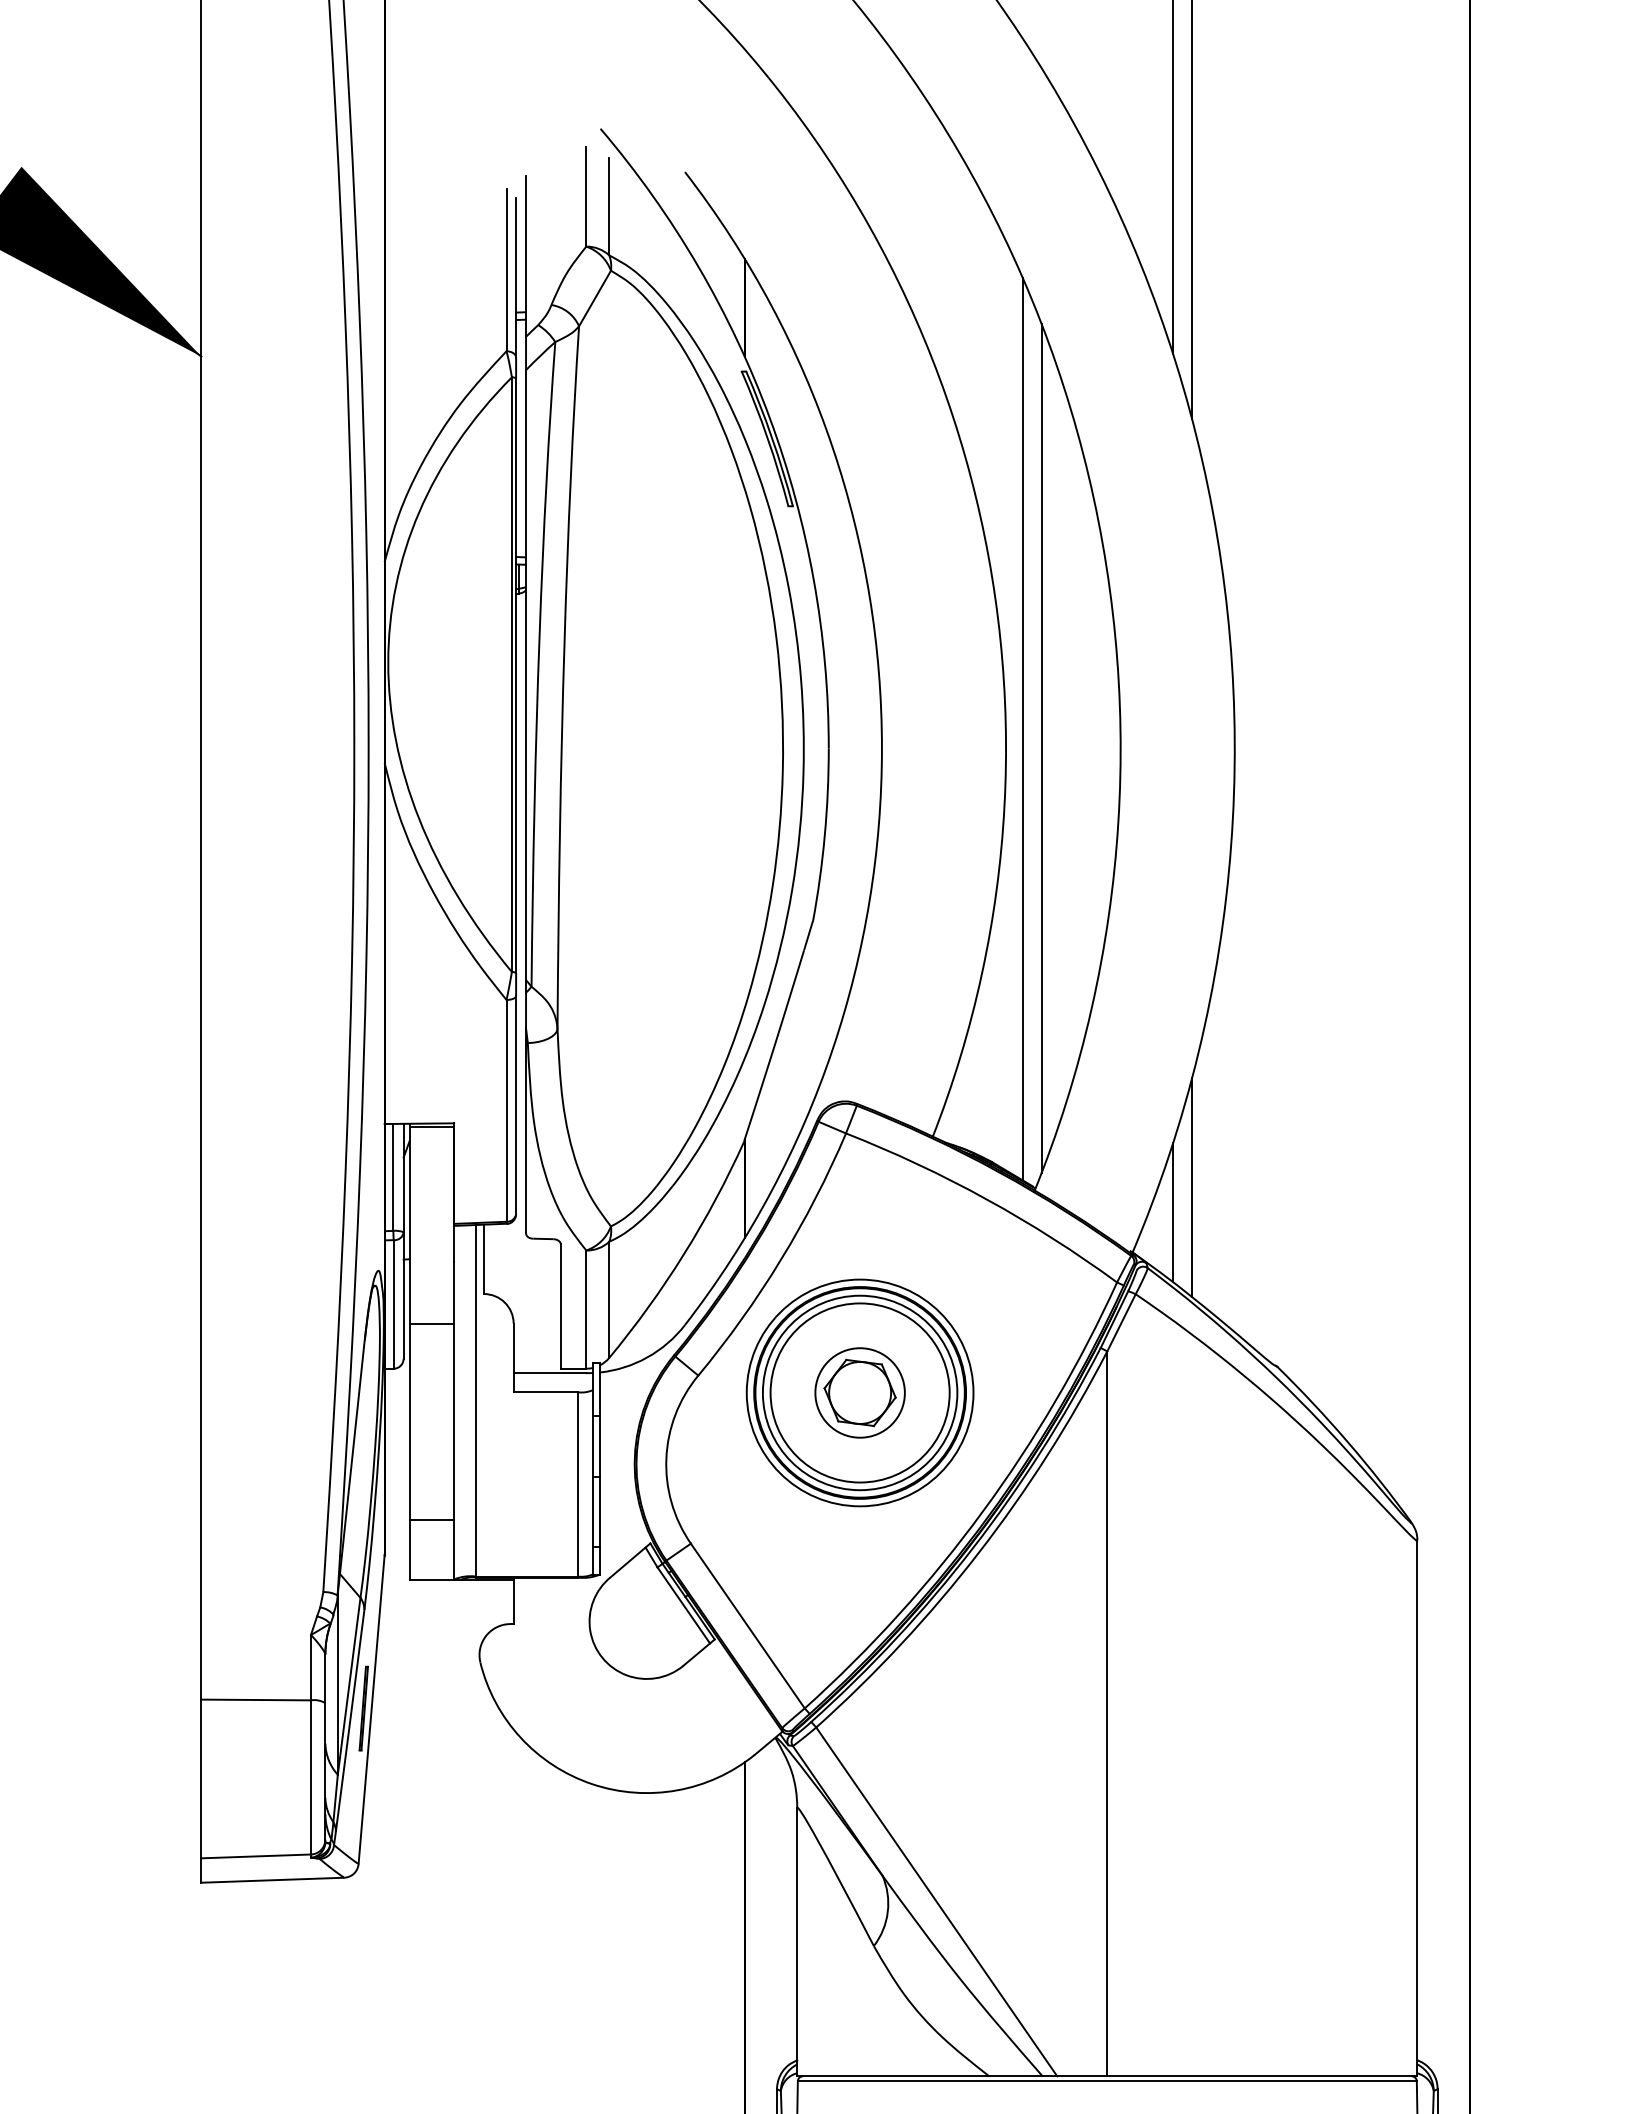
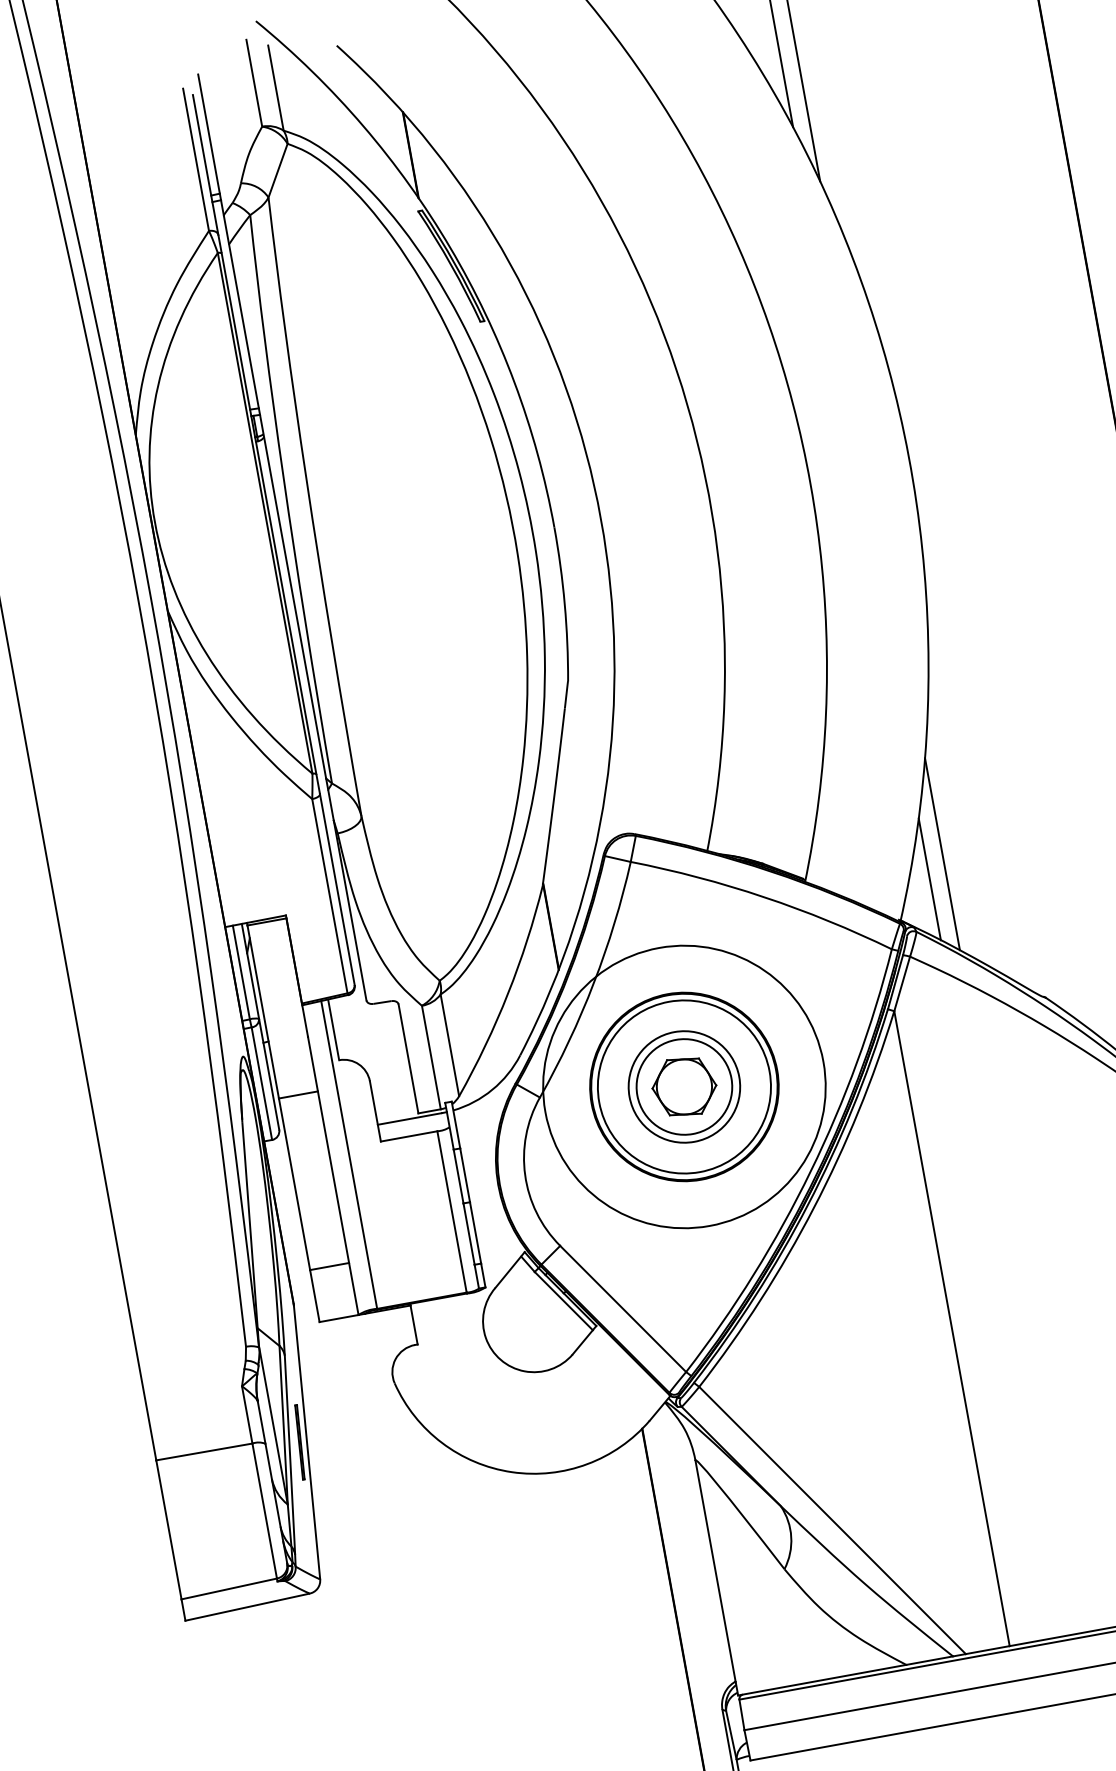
line: (1022, 728) -> (720, 479), removed
line: (1041, 748) -> (740, 493), removed
circle: (859, 1392) -> (683, 1086), size x0.6
circle: (859, 1392) -> (683, 1086), size x1.4
circle: (859, 1392) -> (683, 1086), size x1.4

